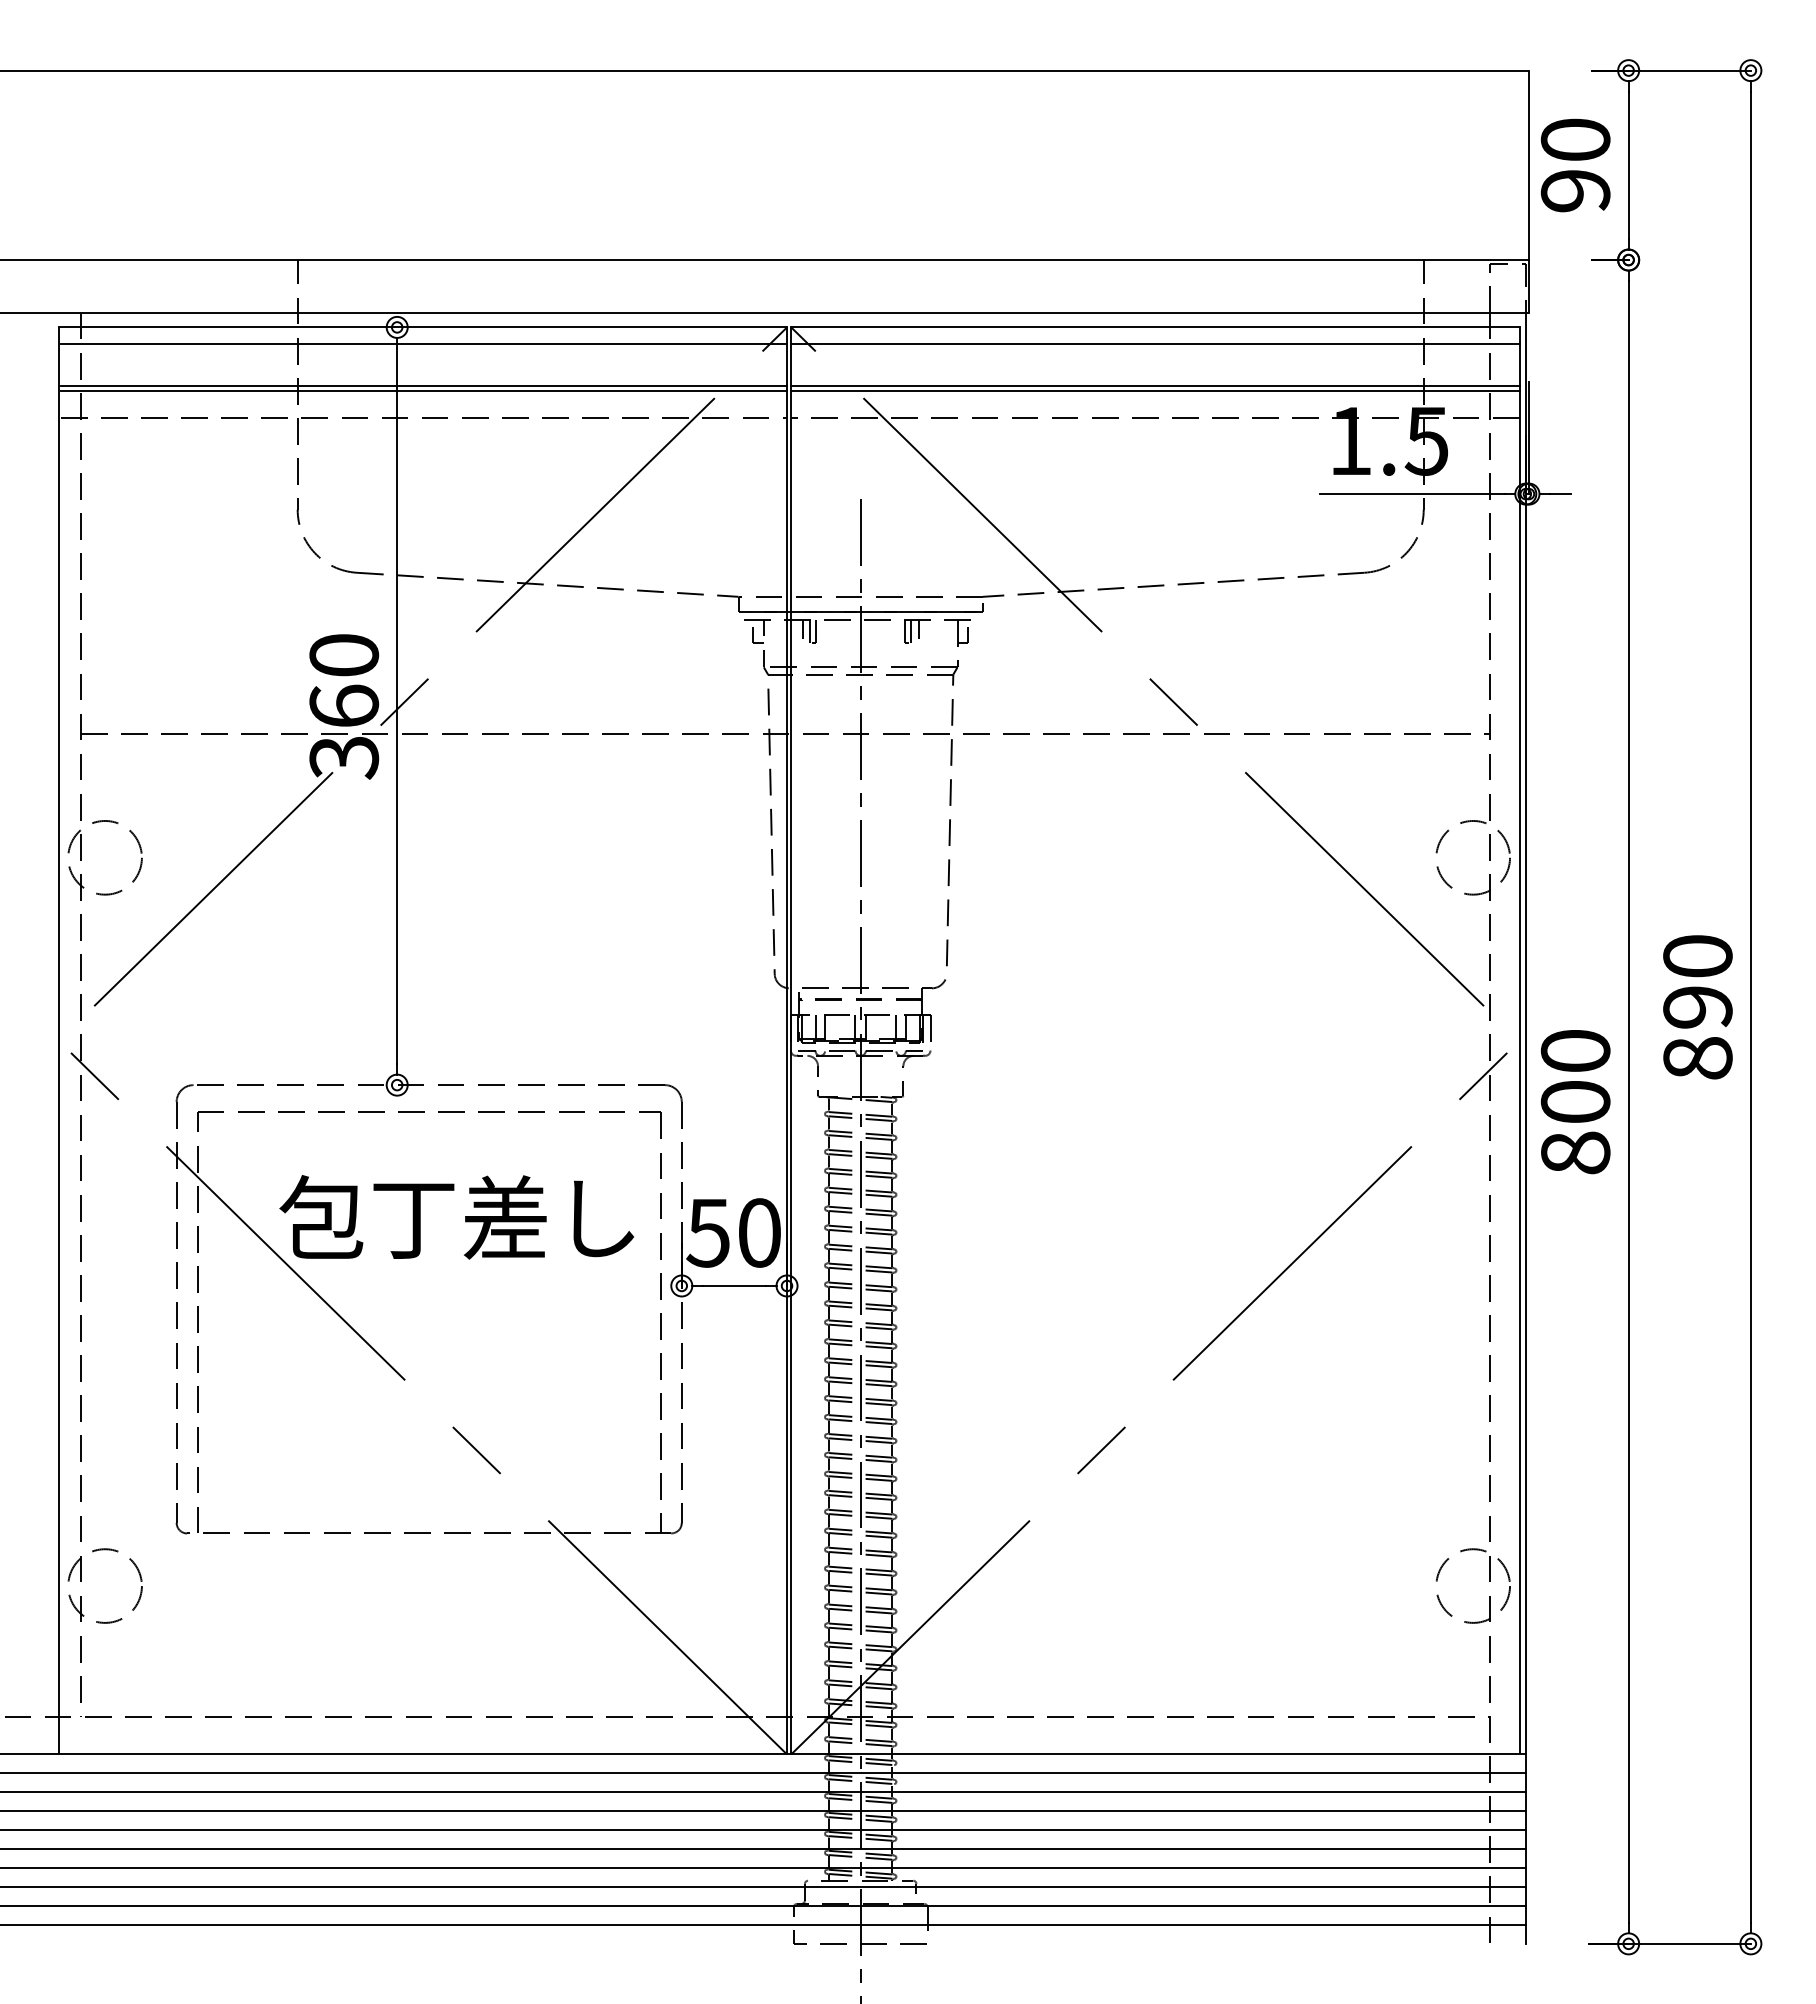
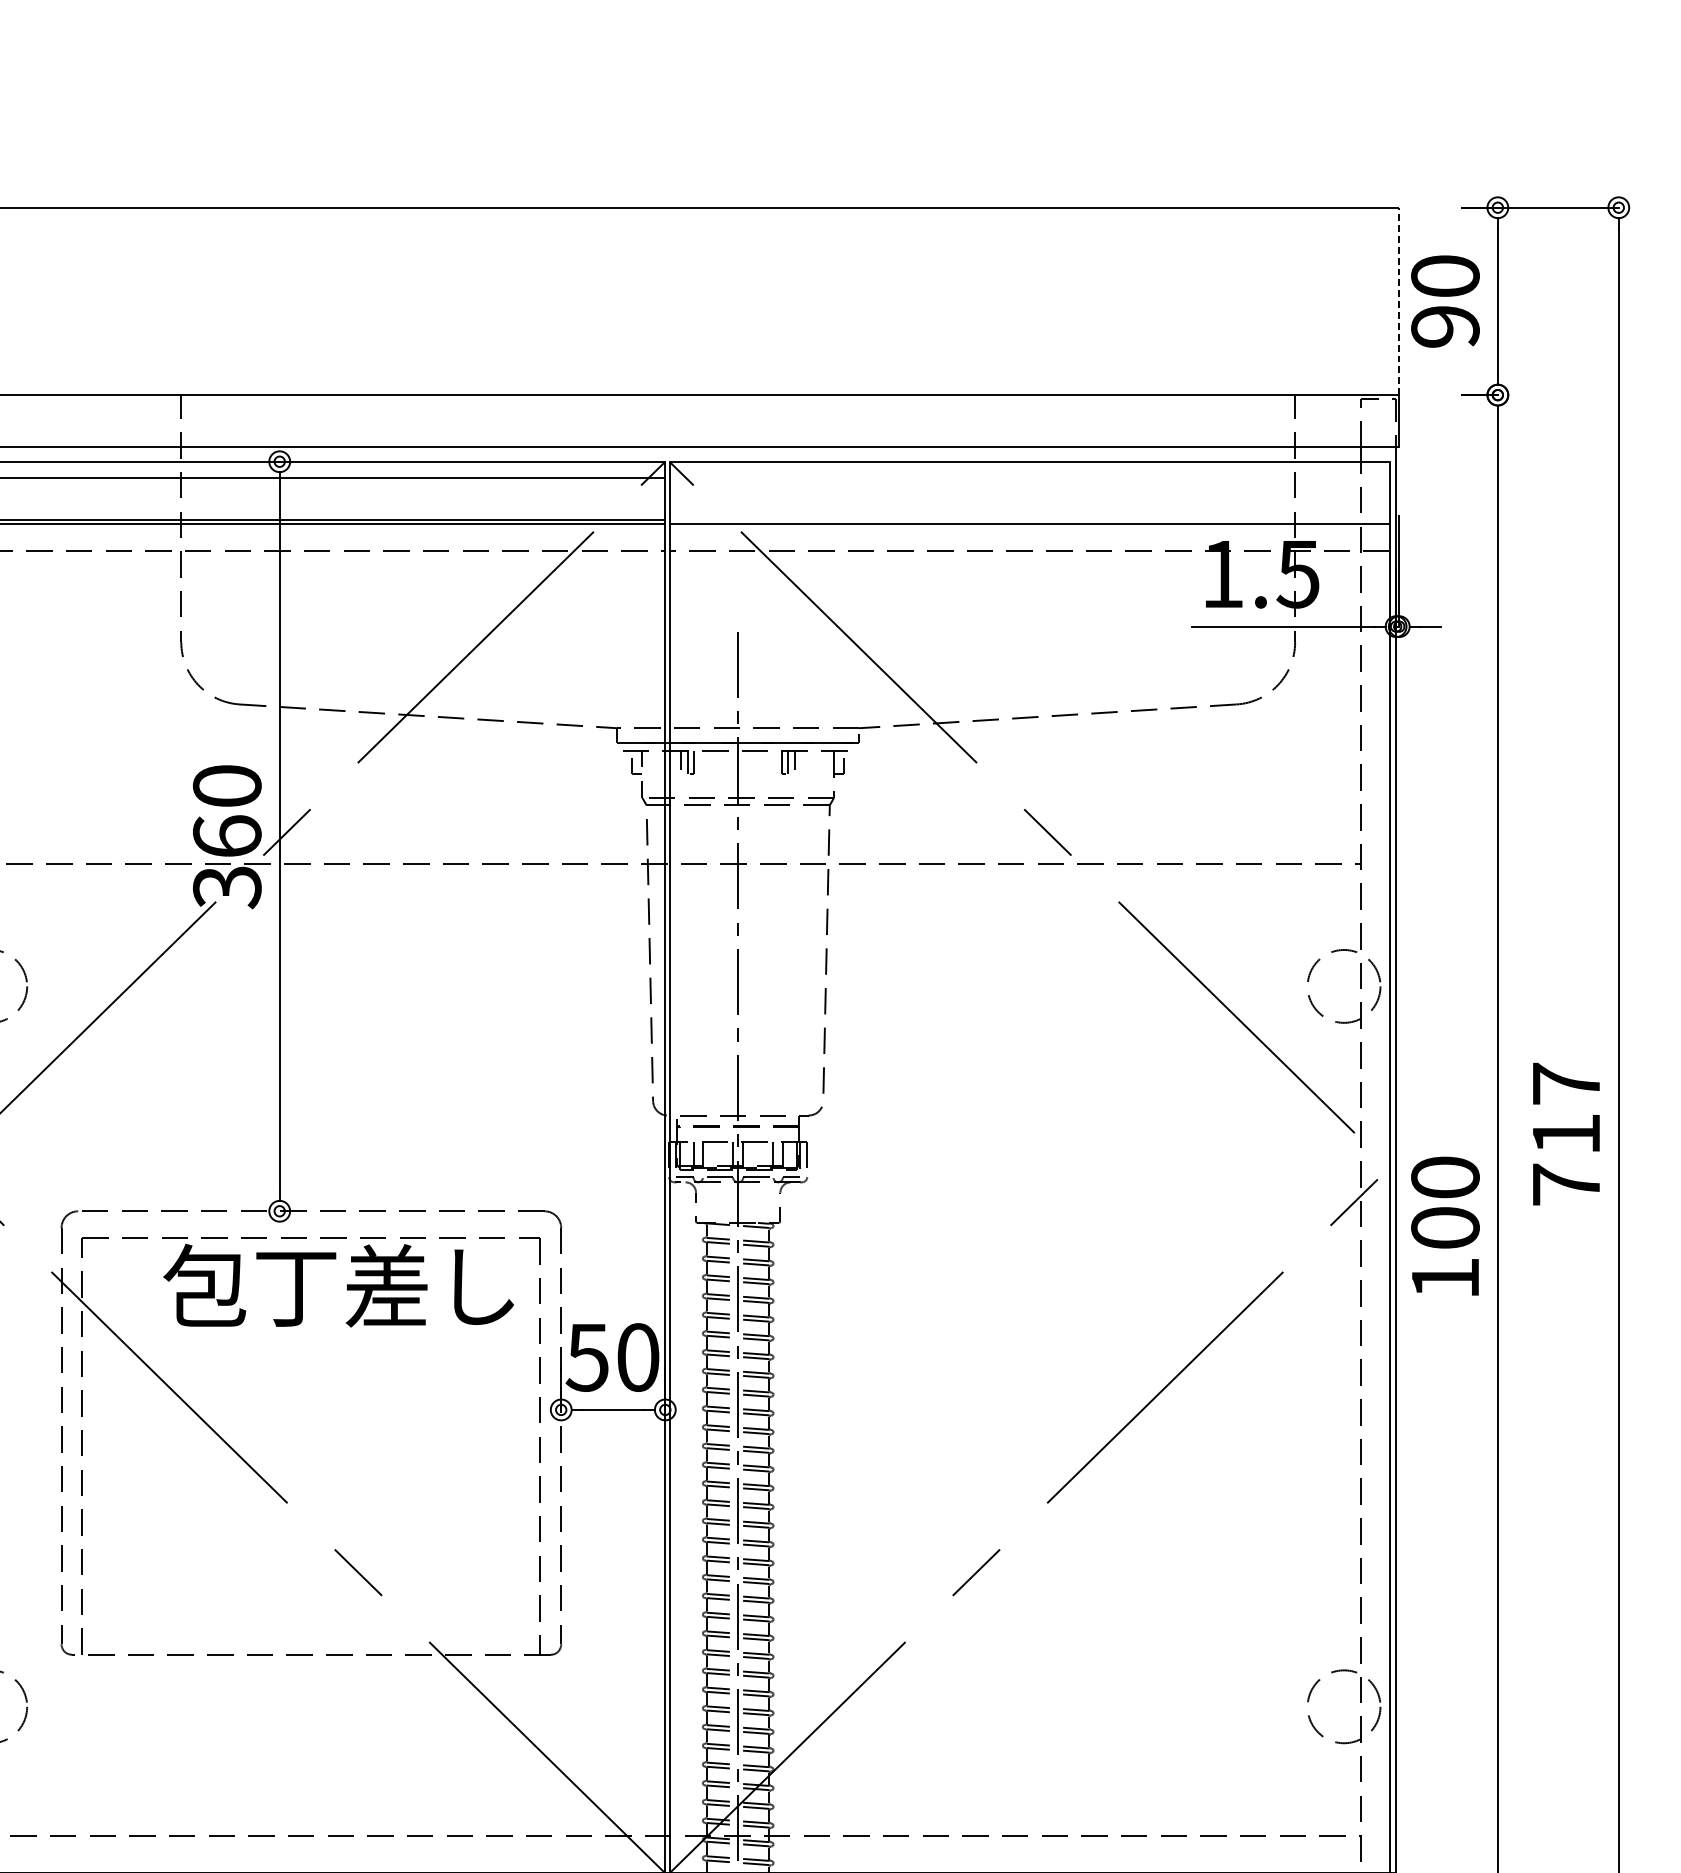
line: (1528, 165) -> (1398, 301), solid -> dashed
line: (1155, 344) -> (1029, 478), removed
line: (1155, 386) -> (1029, 520), removed
text: (1697, 1007) -> (1565, 1134), 890 -> 717
text: (1575, 1152) -> (1445, 1277), 800 -> 100
text: (456, 1217) -> (338, 1285), moved

